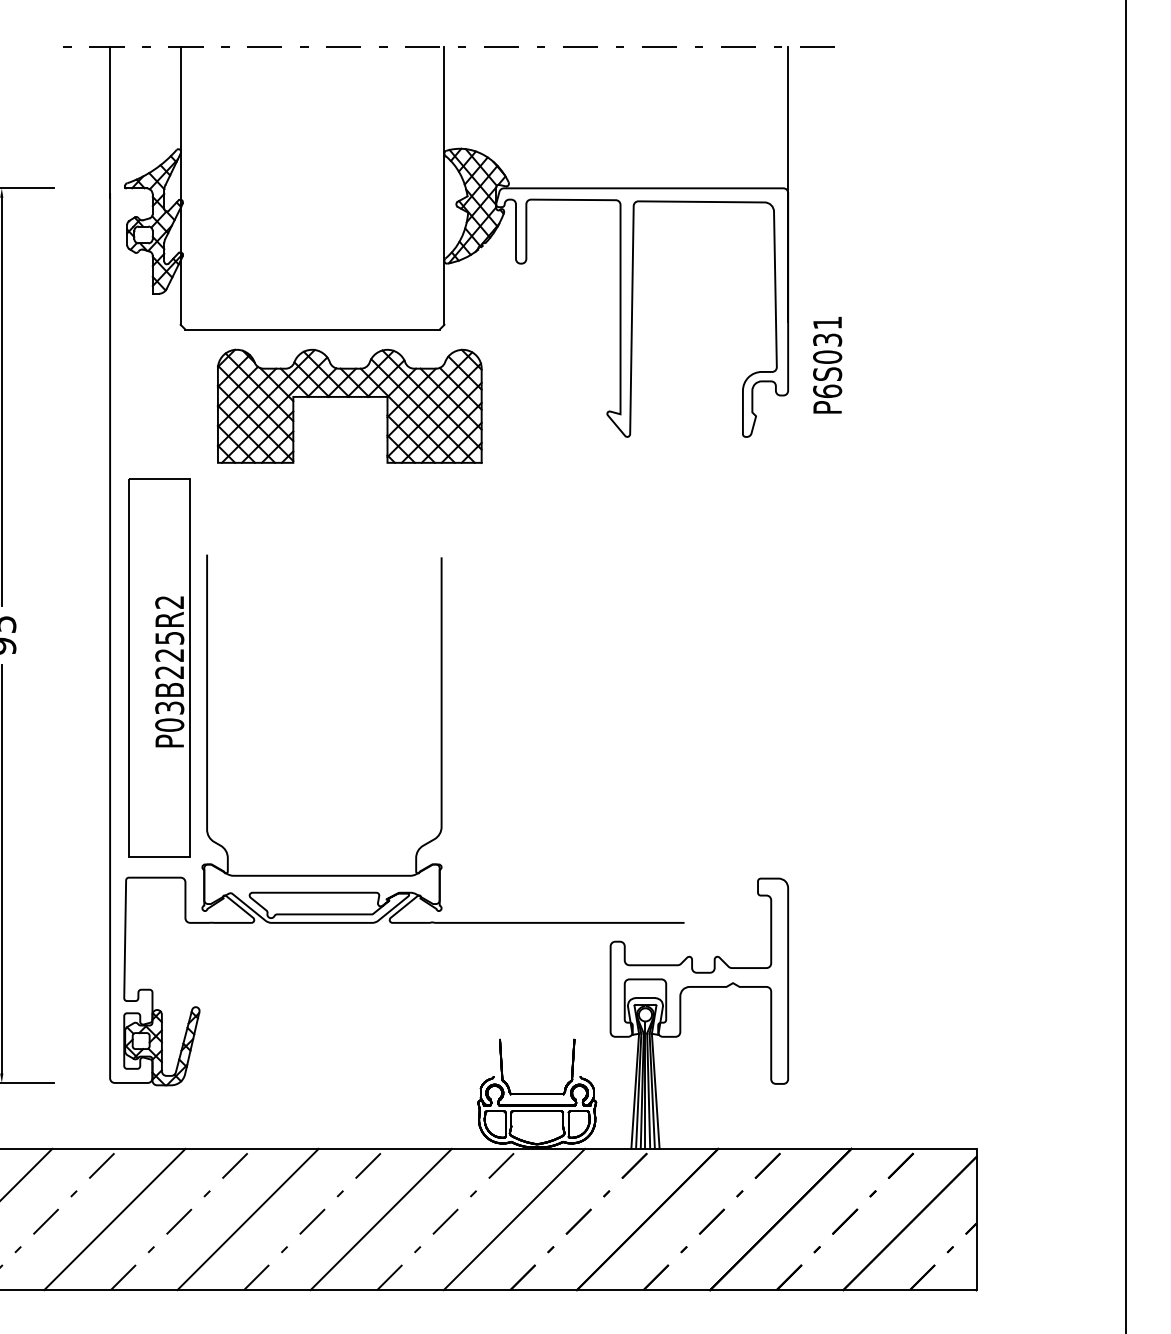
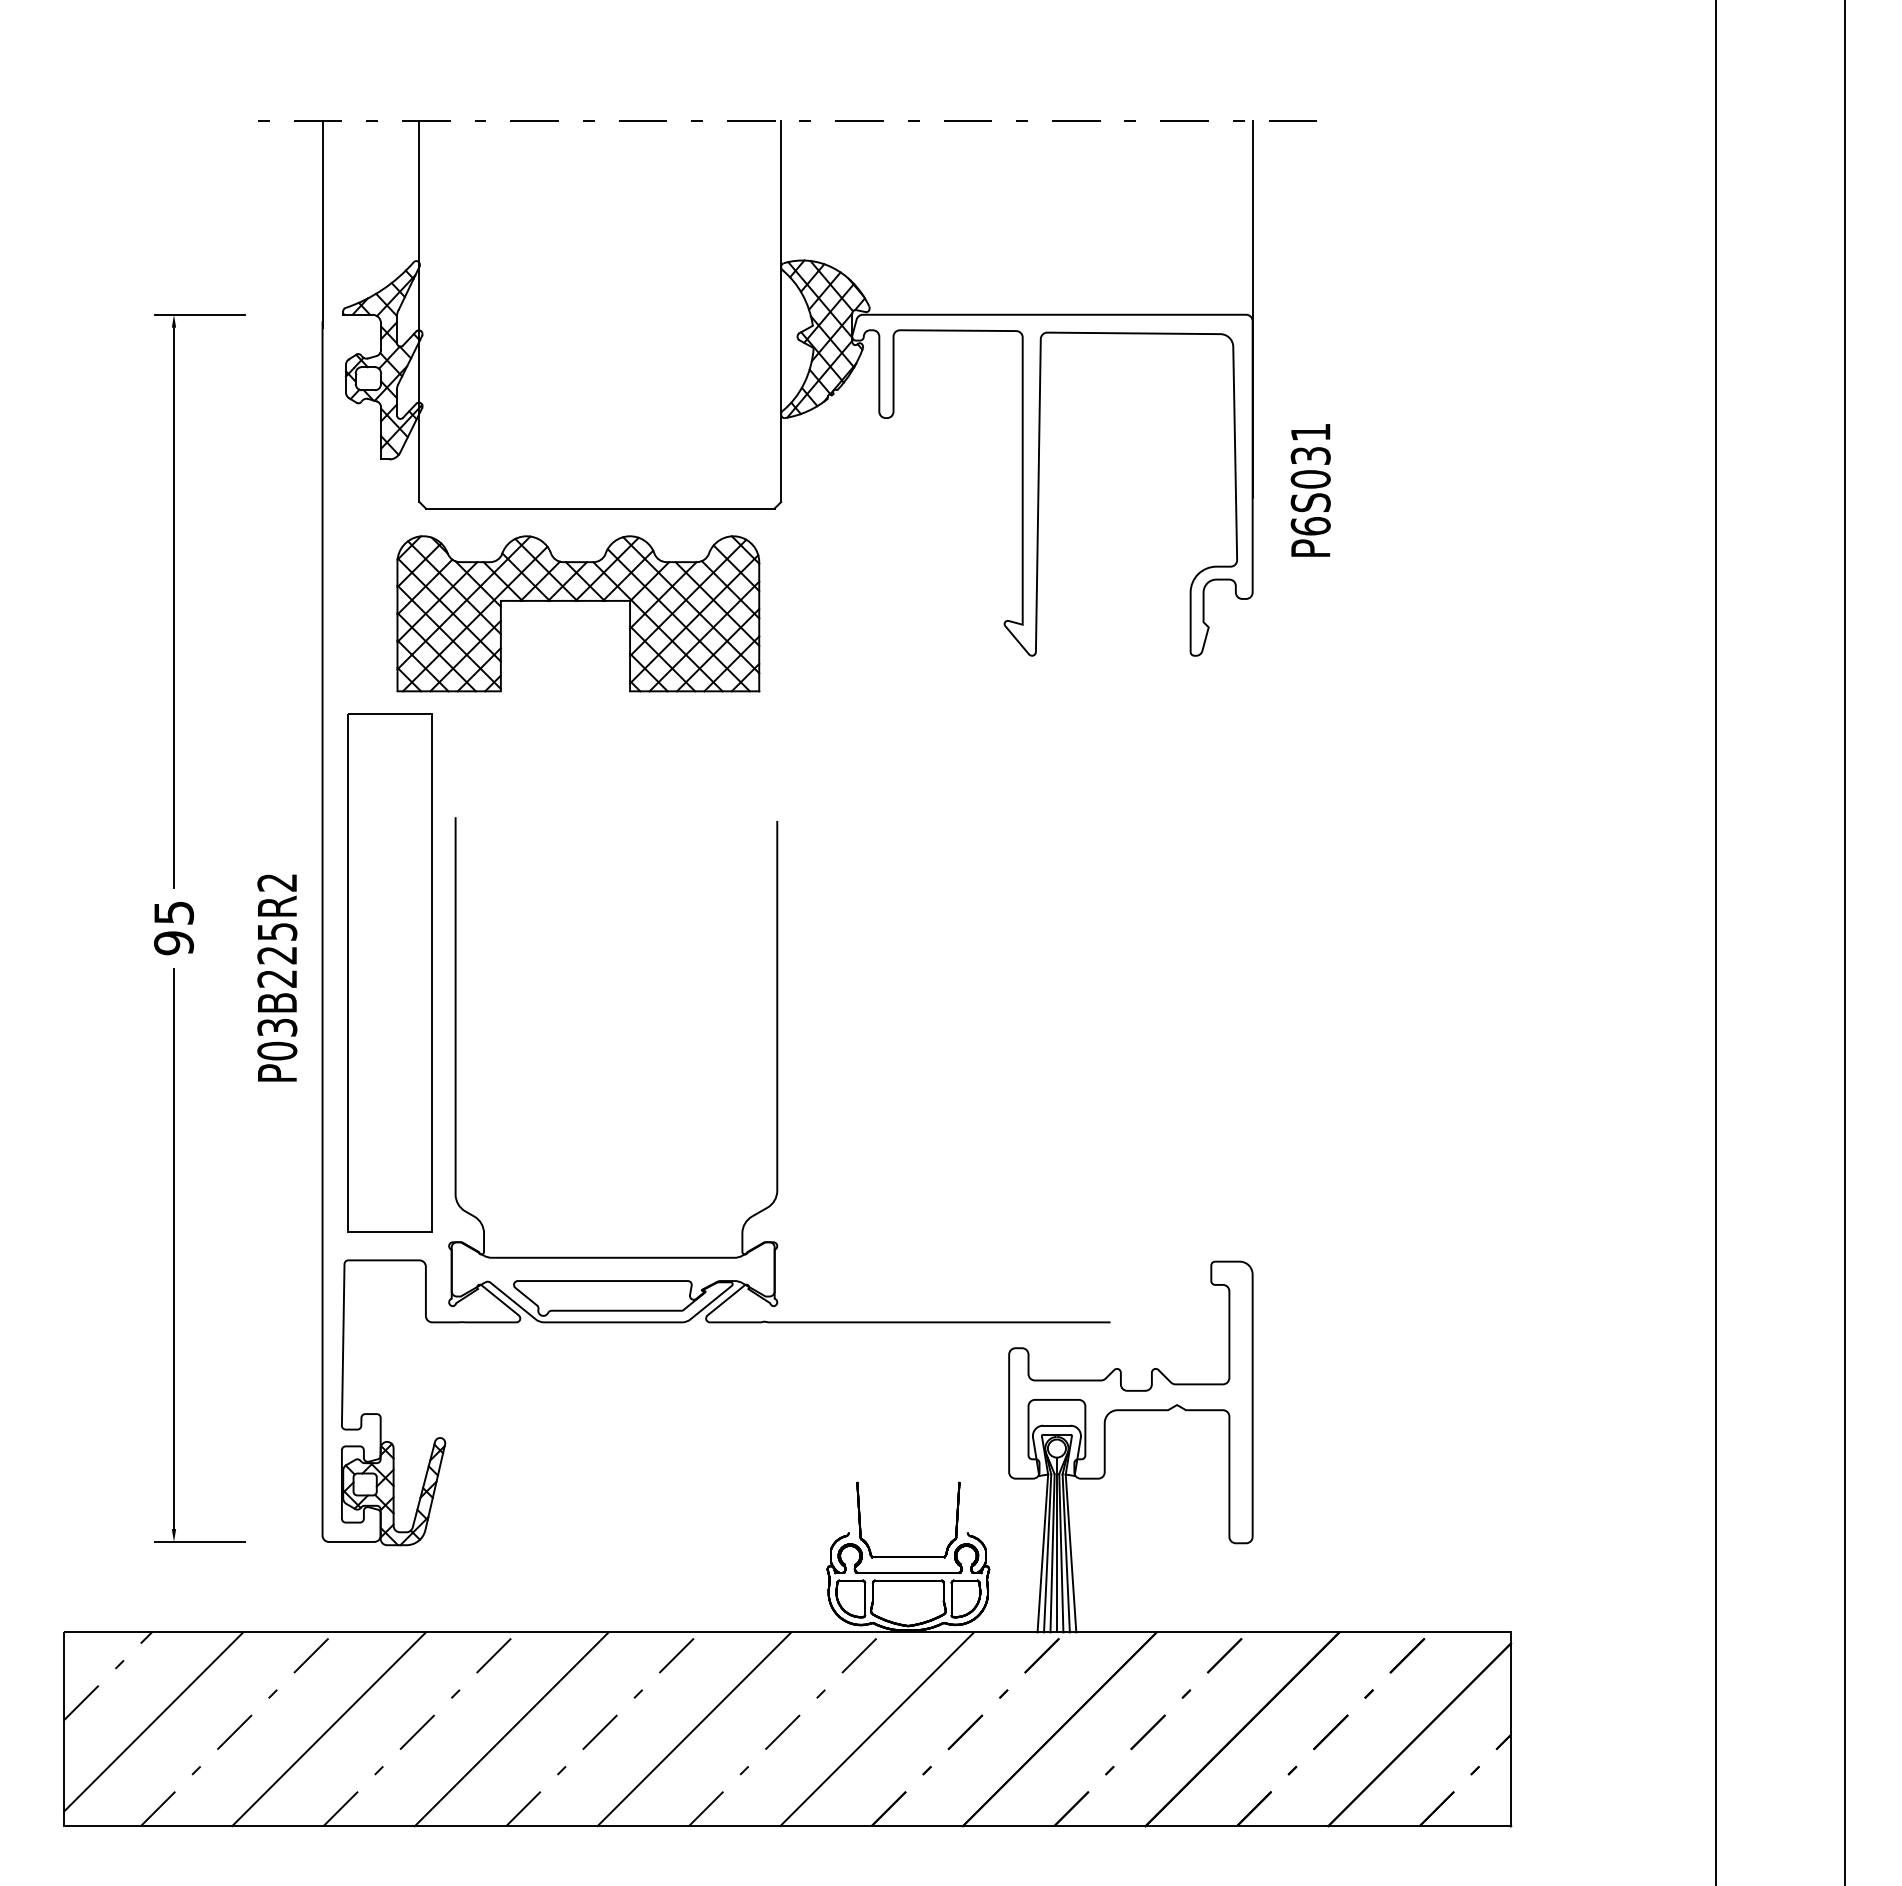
text: (827, 365) -> (1310, 490), moved
part: (349, 397) -> (578, 601), moved
text: (169, 671) -> (277, 977), moved

